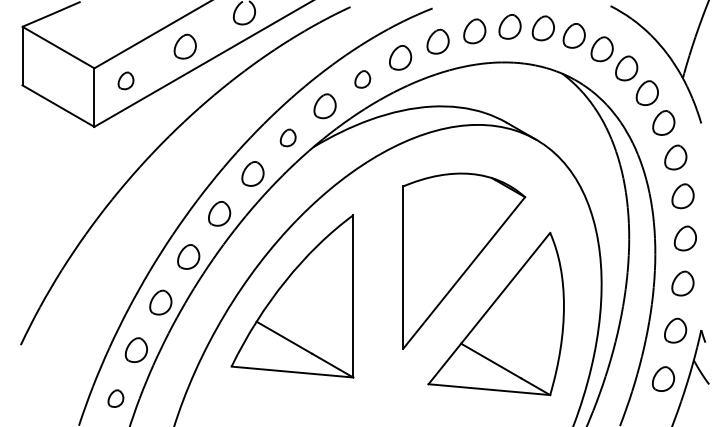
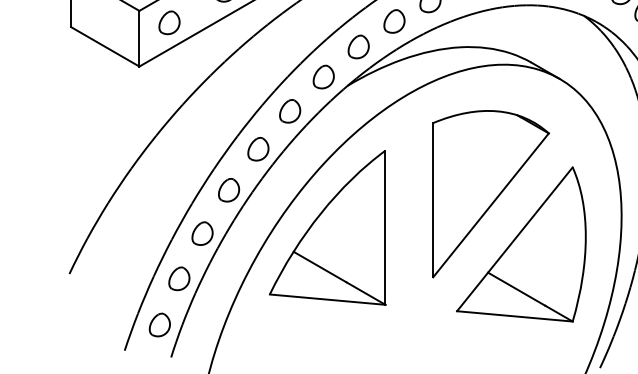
part: (362, 79) -> (394, 21), size x1.43
part: (125, 80) -> (168, 22), size x1.43
part: (287, 137) -> (322, 76), size x1.43
part: (115, 398) -> (159, 324), size x1.43

